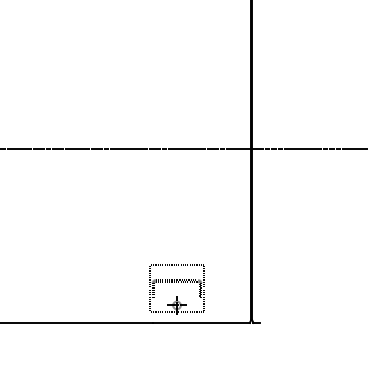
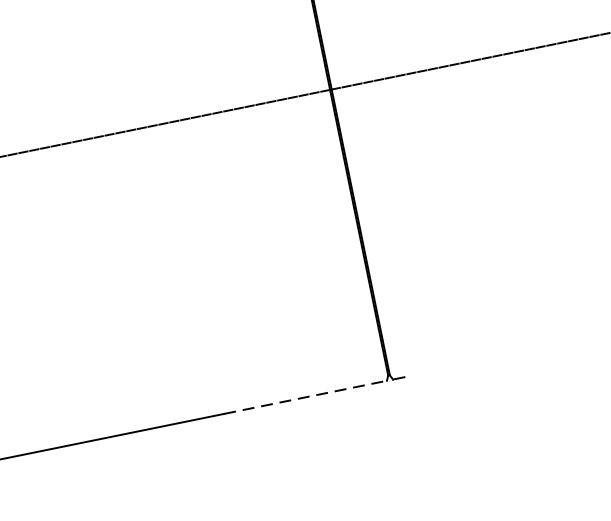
part: (176, 282) -> (250, 338), removed
line: (201, 322) -> (305, 396), solid -> dashed

